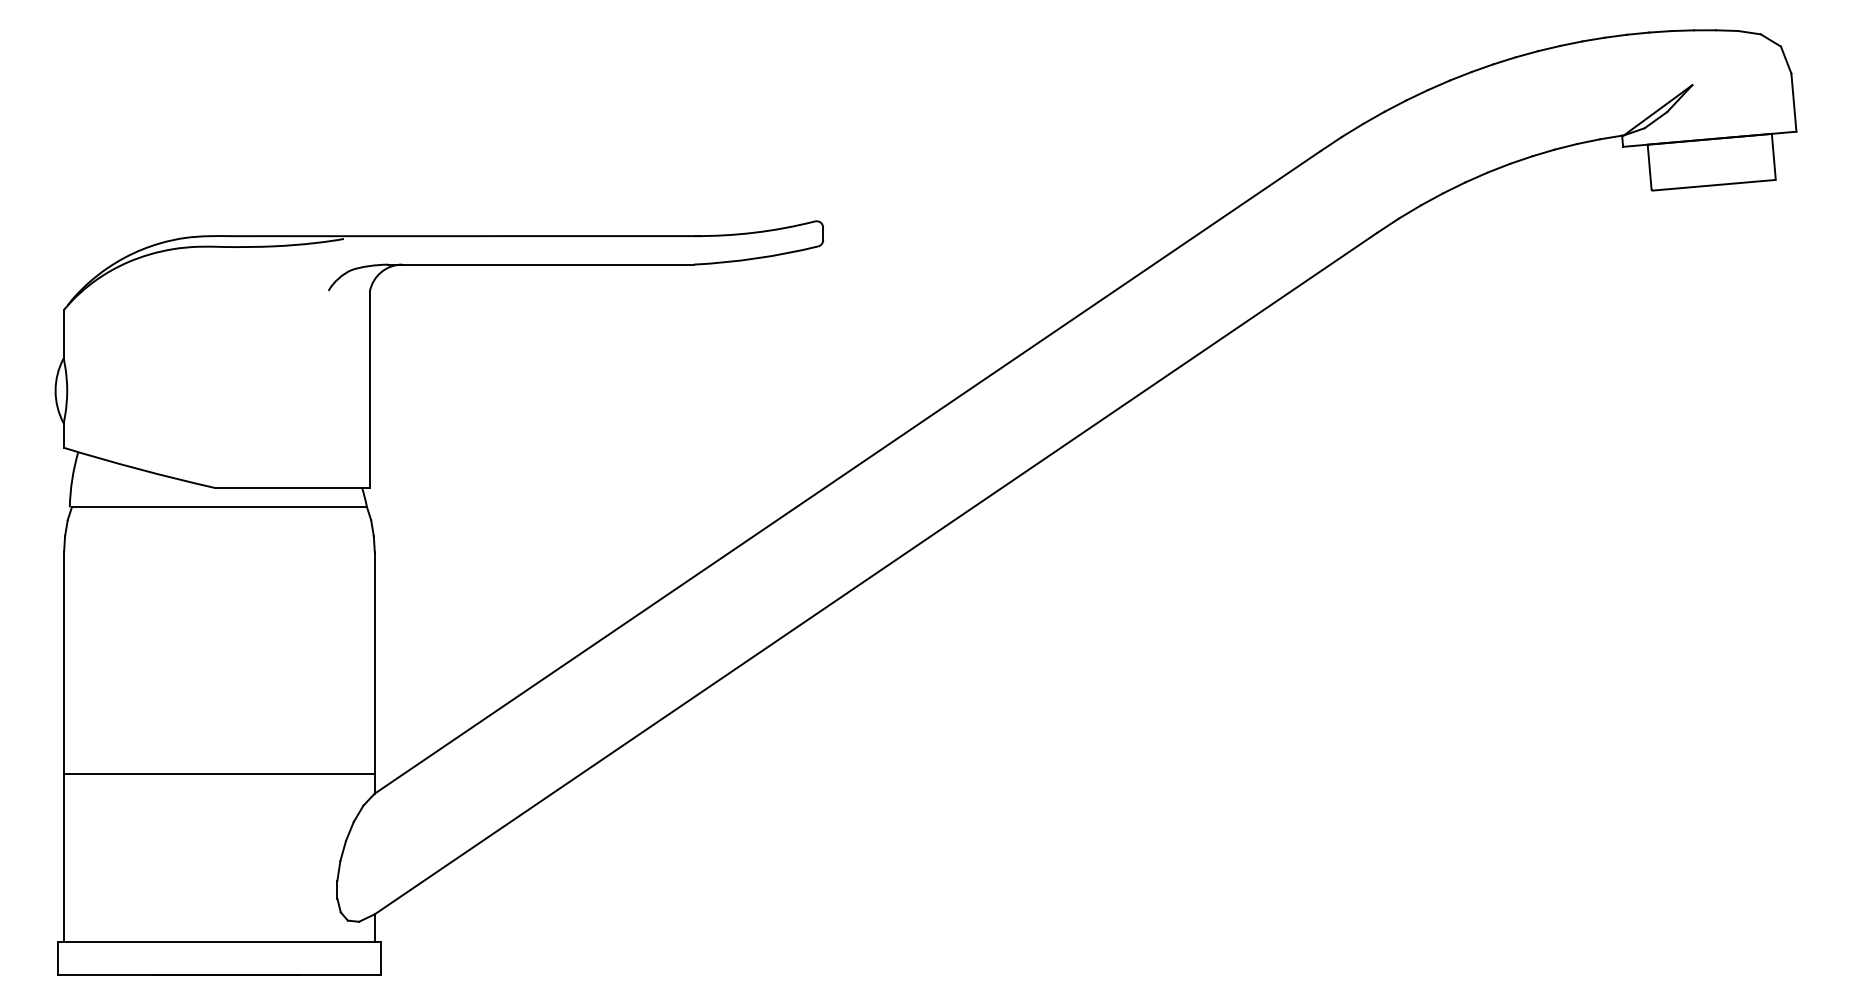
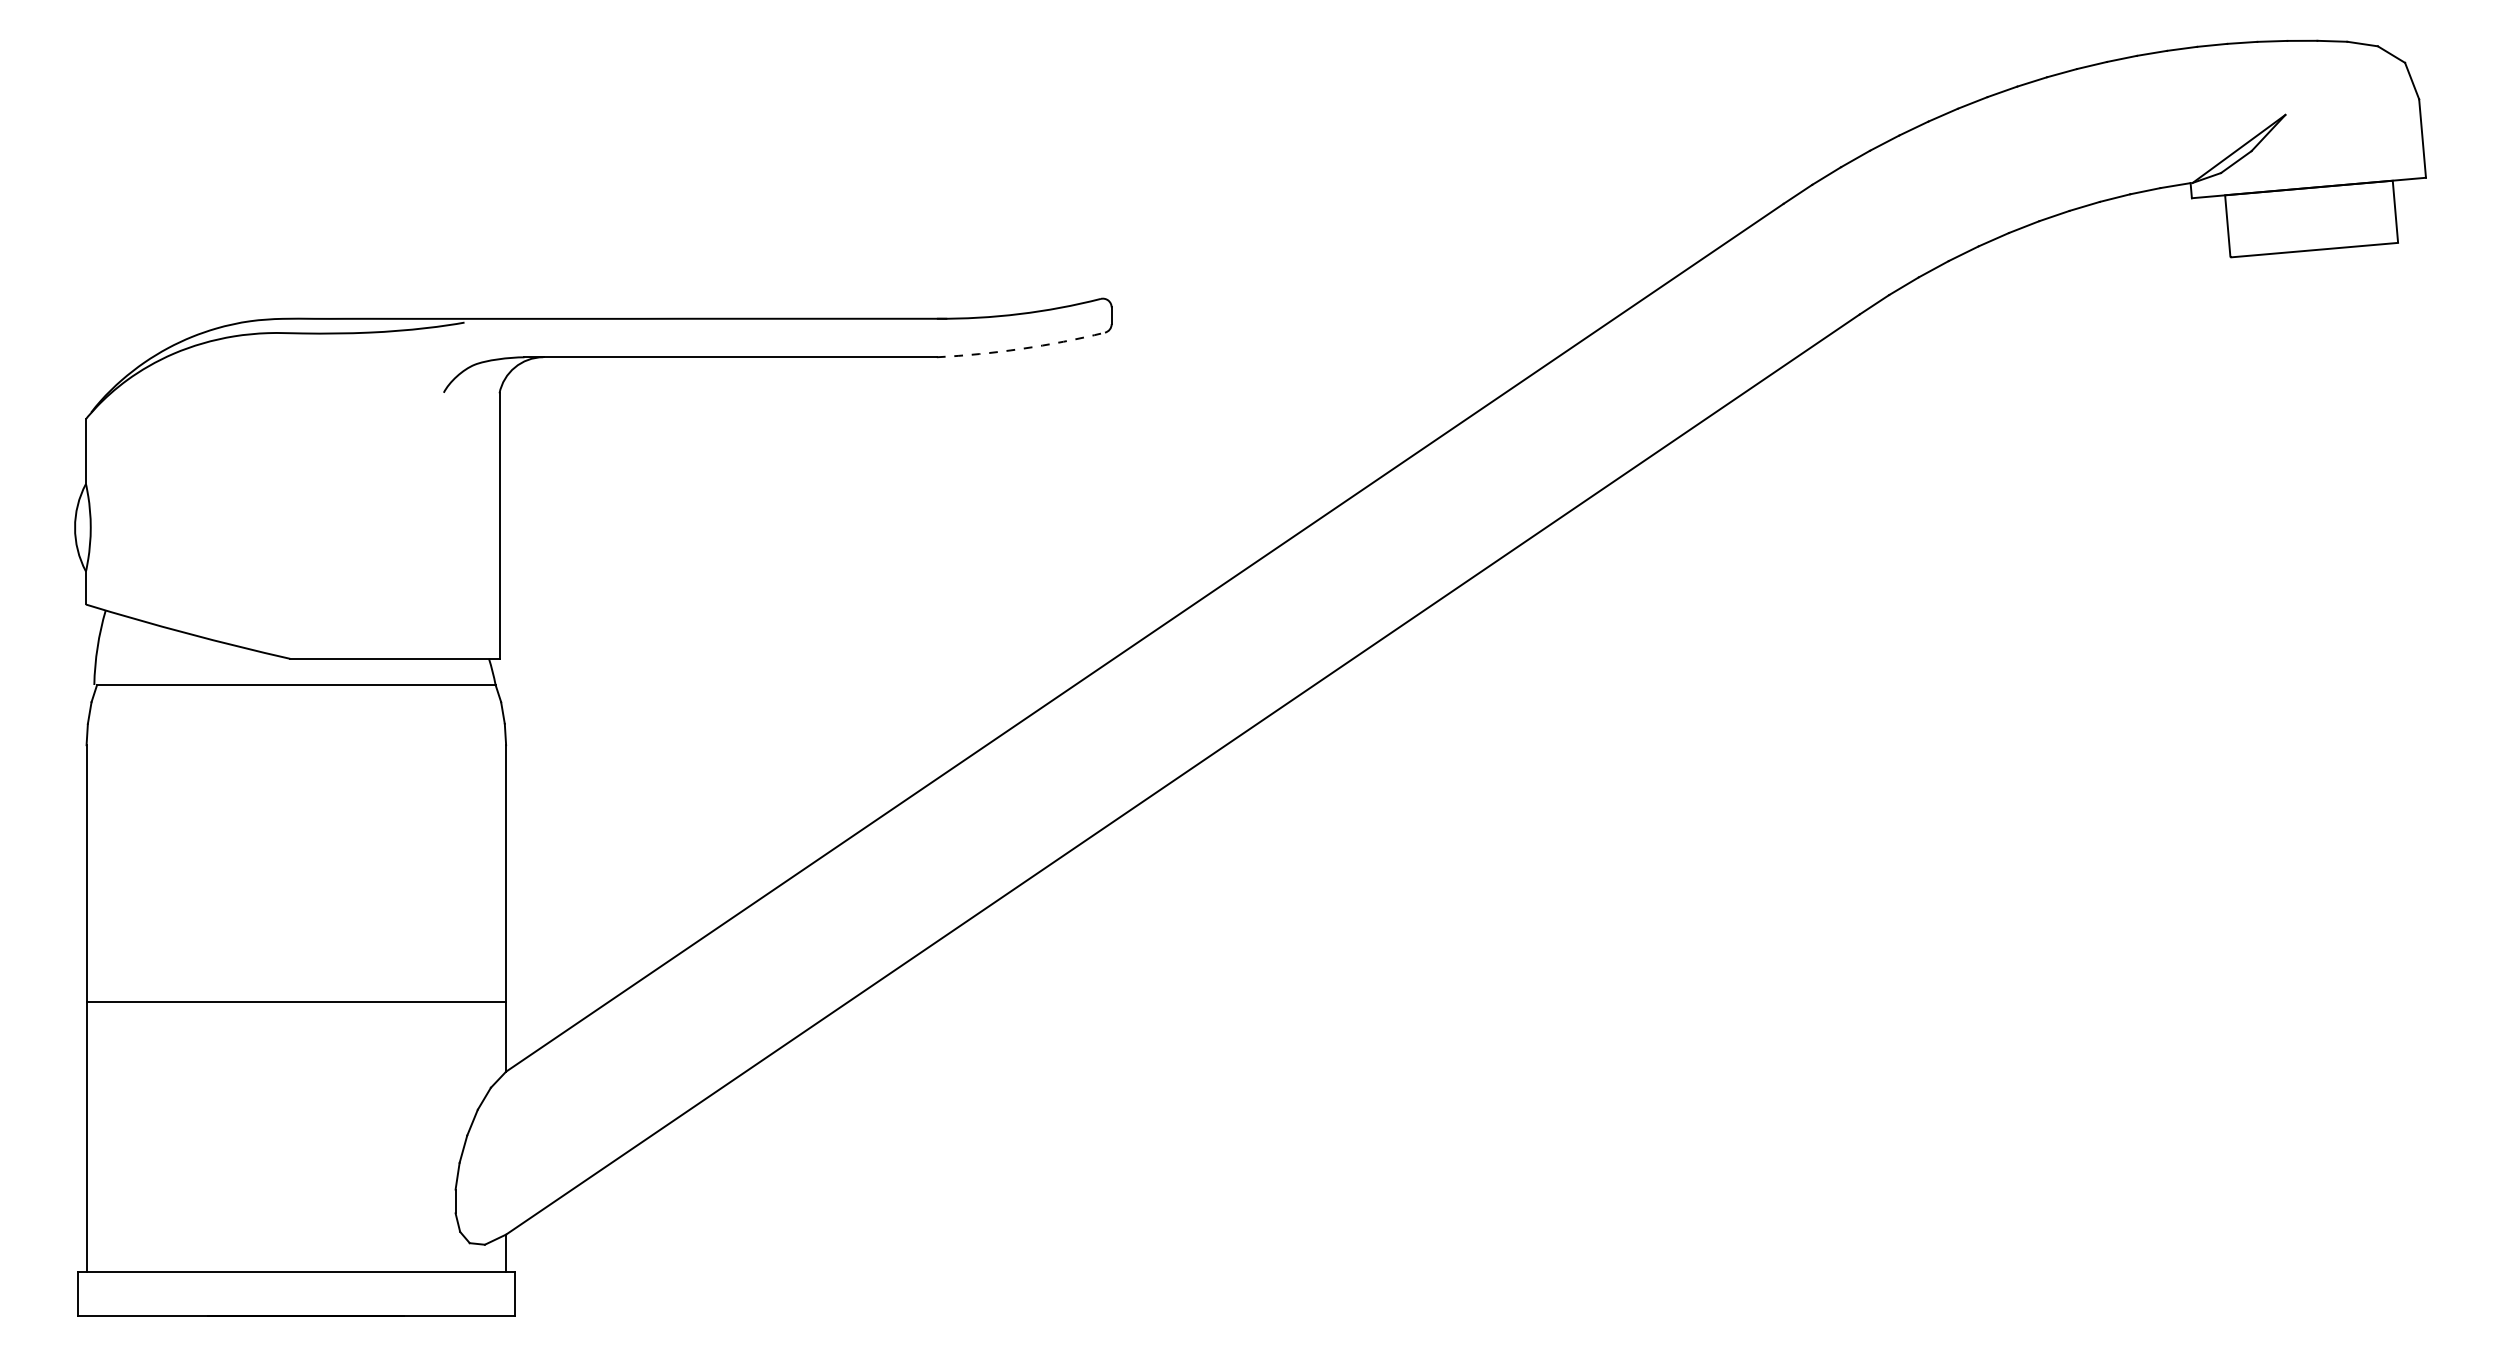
arc: (756, 258) -> (1021, 348), solid -> dashed
line: (219, 774) -> (296, 1002), moved

